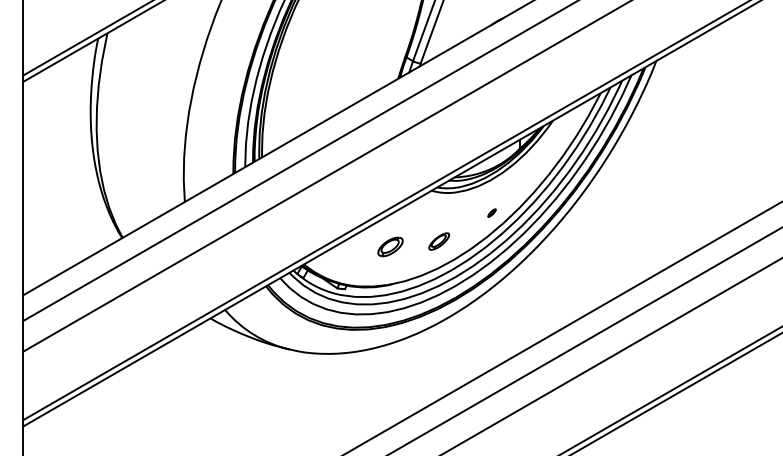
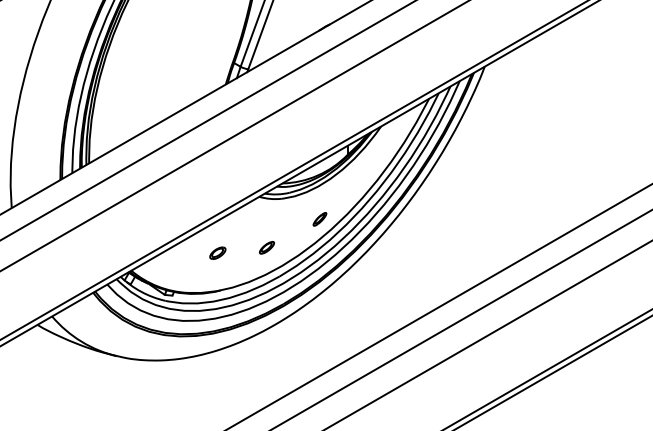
part: (491, 212) -> (319, 218), size x1.67
part: (439, 241) -> (267, 247), size x0.71
part: (389, 246) -> (217, 252), size x0.62

